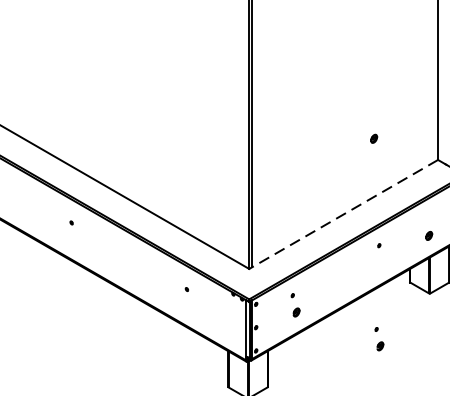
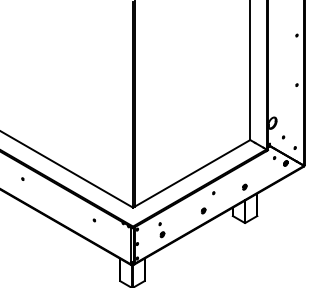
part: (374, 138) -> (203, 210), moved
line: (343, 213) -> (191, 173), dashed -> solid
part: (378, 339) -> (213, 251), removed

